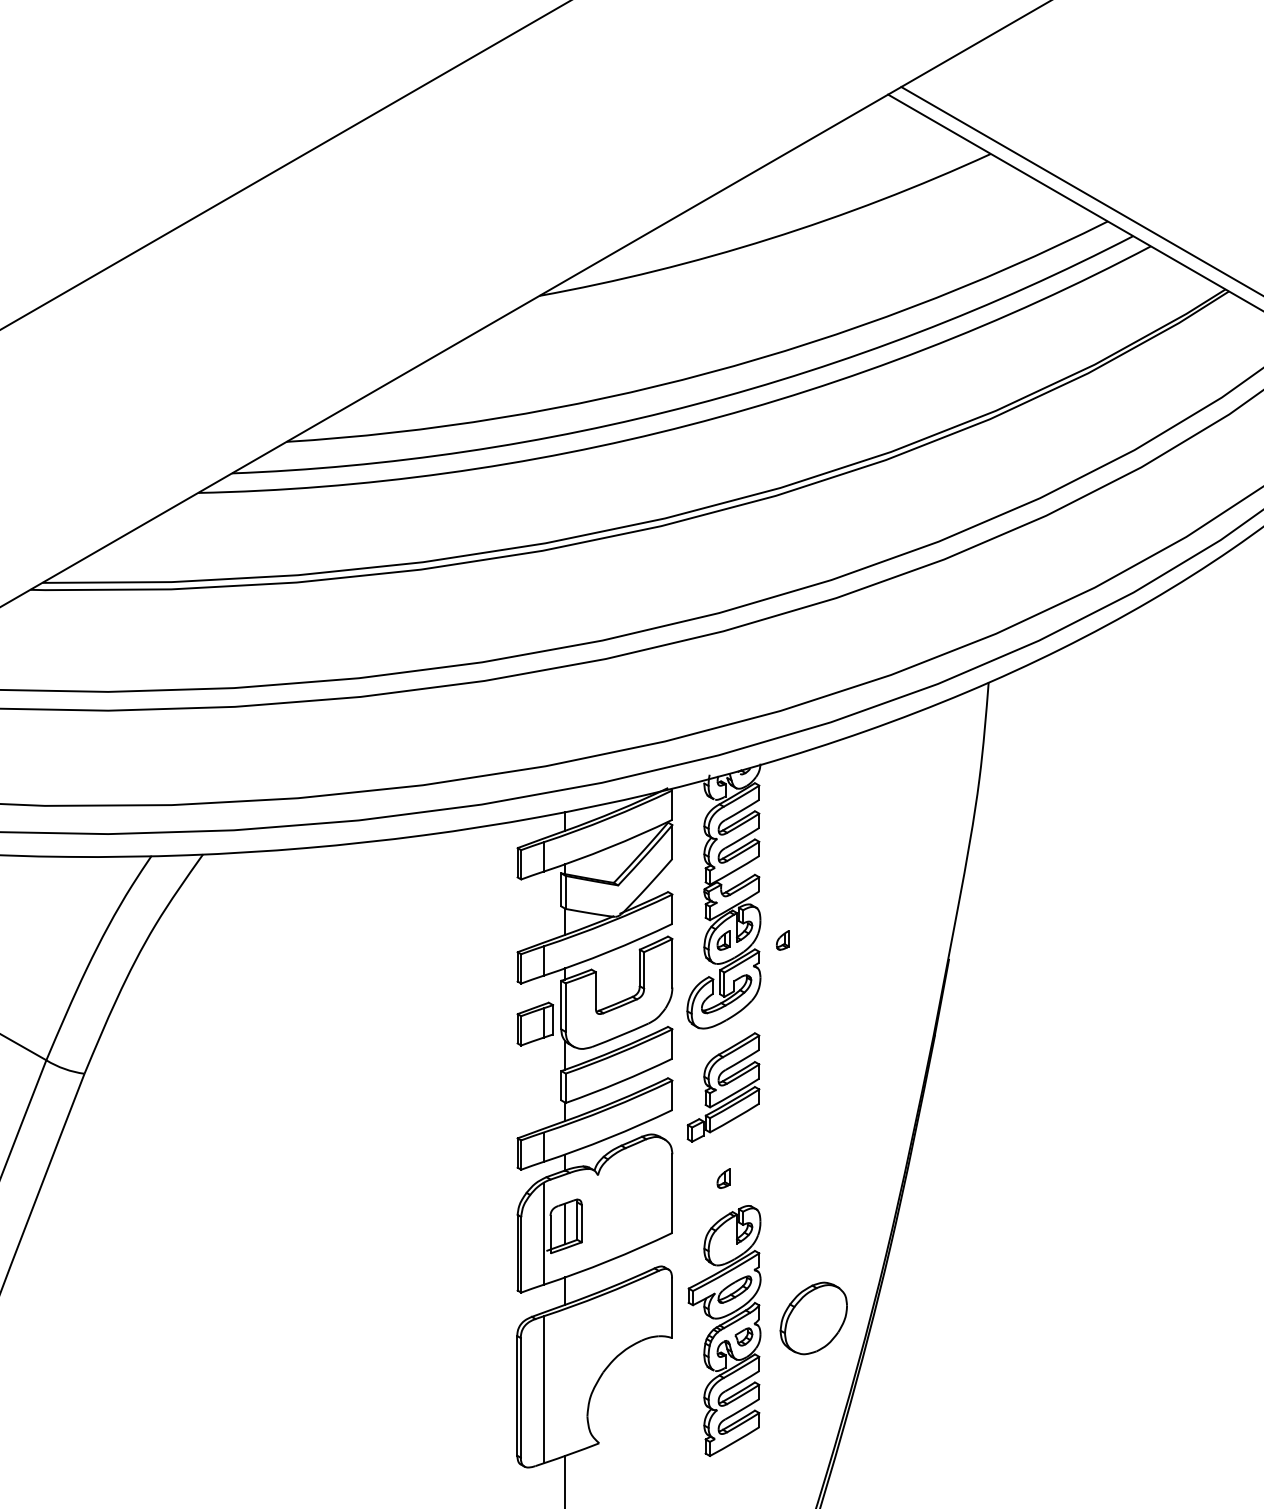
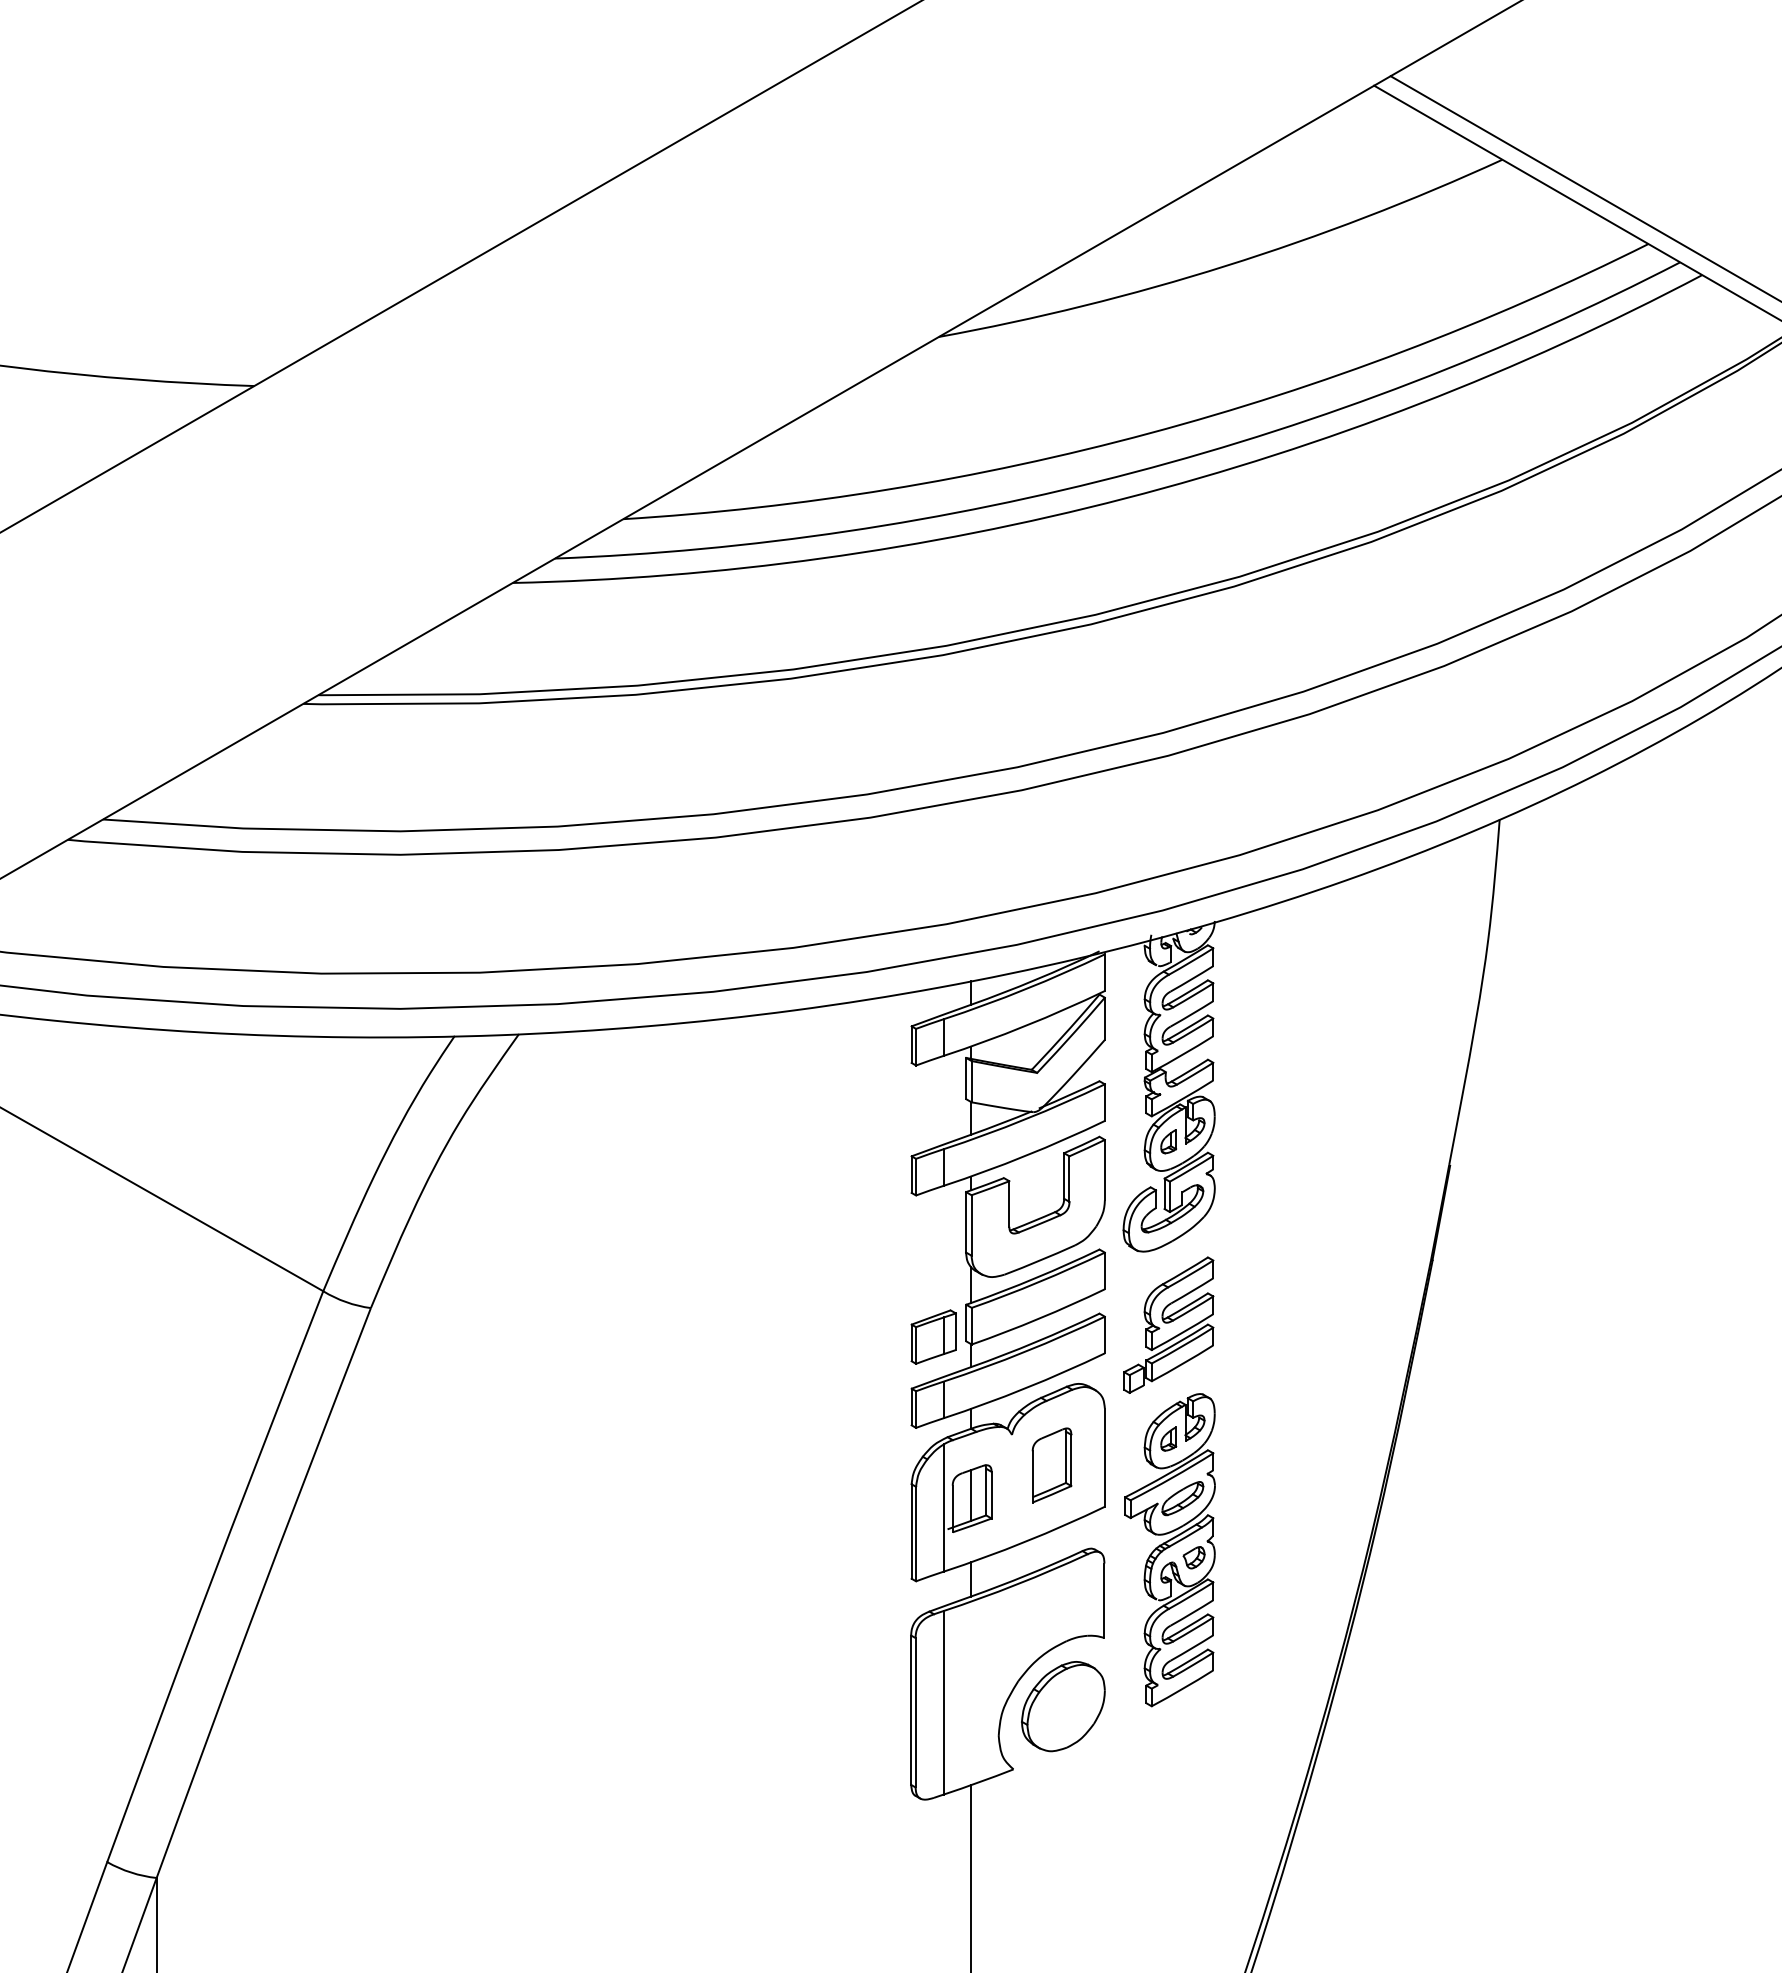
part: (782, 940) -> (1242, 1141), removed
part: (535, 1023) -> (933, 1336), moved
part: (629, 1199) -> (1051, 1465), added
part: (813, 1318) -> (1063, 1706), moved
part: (724, 1331) -> (1169, 1550), moved

